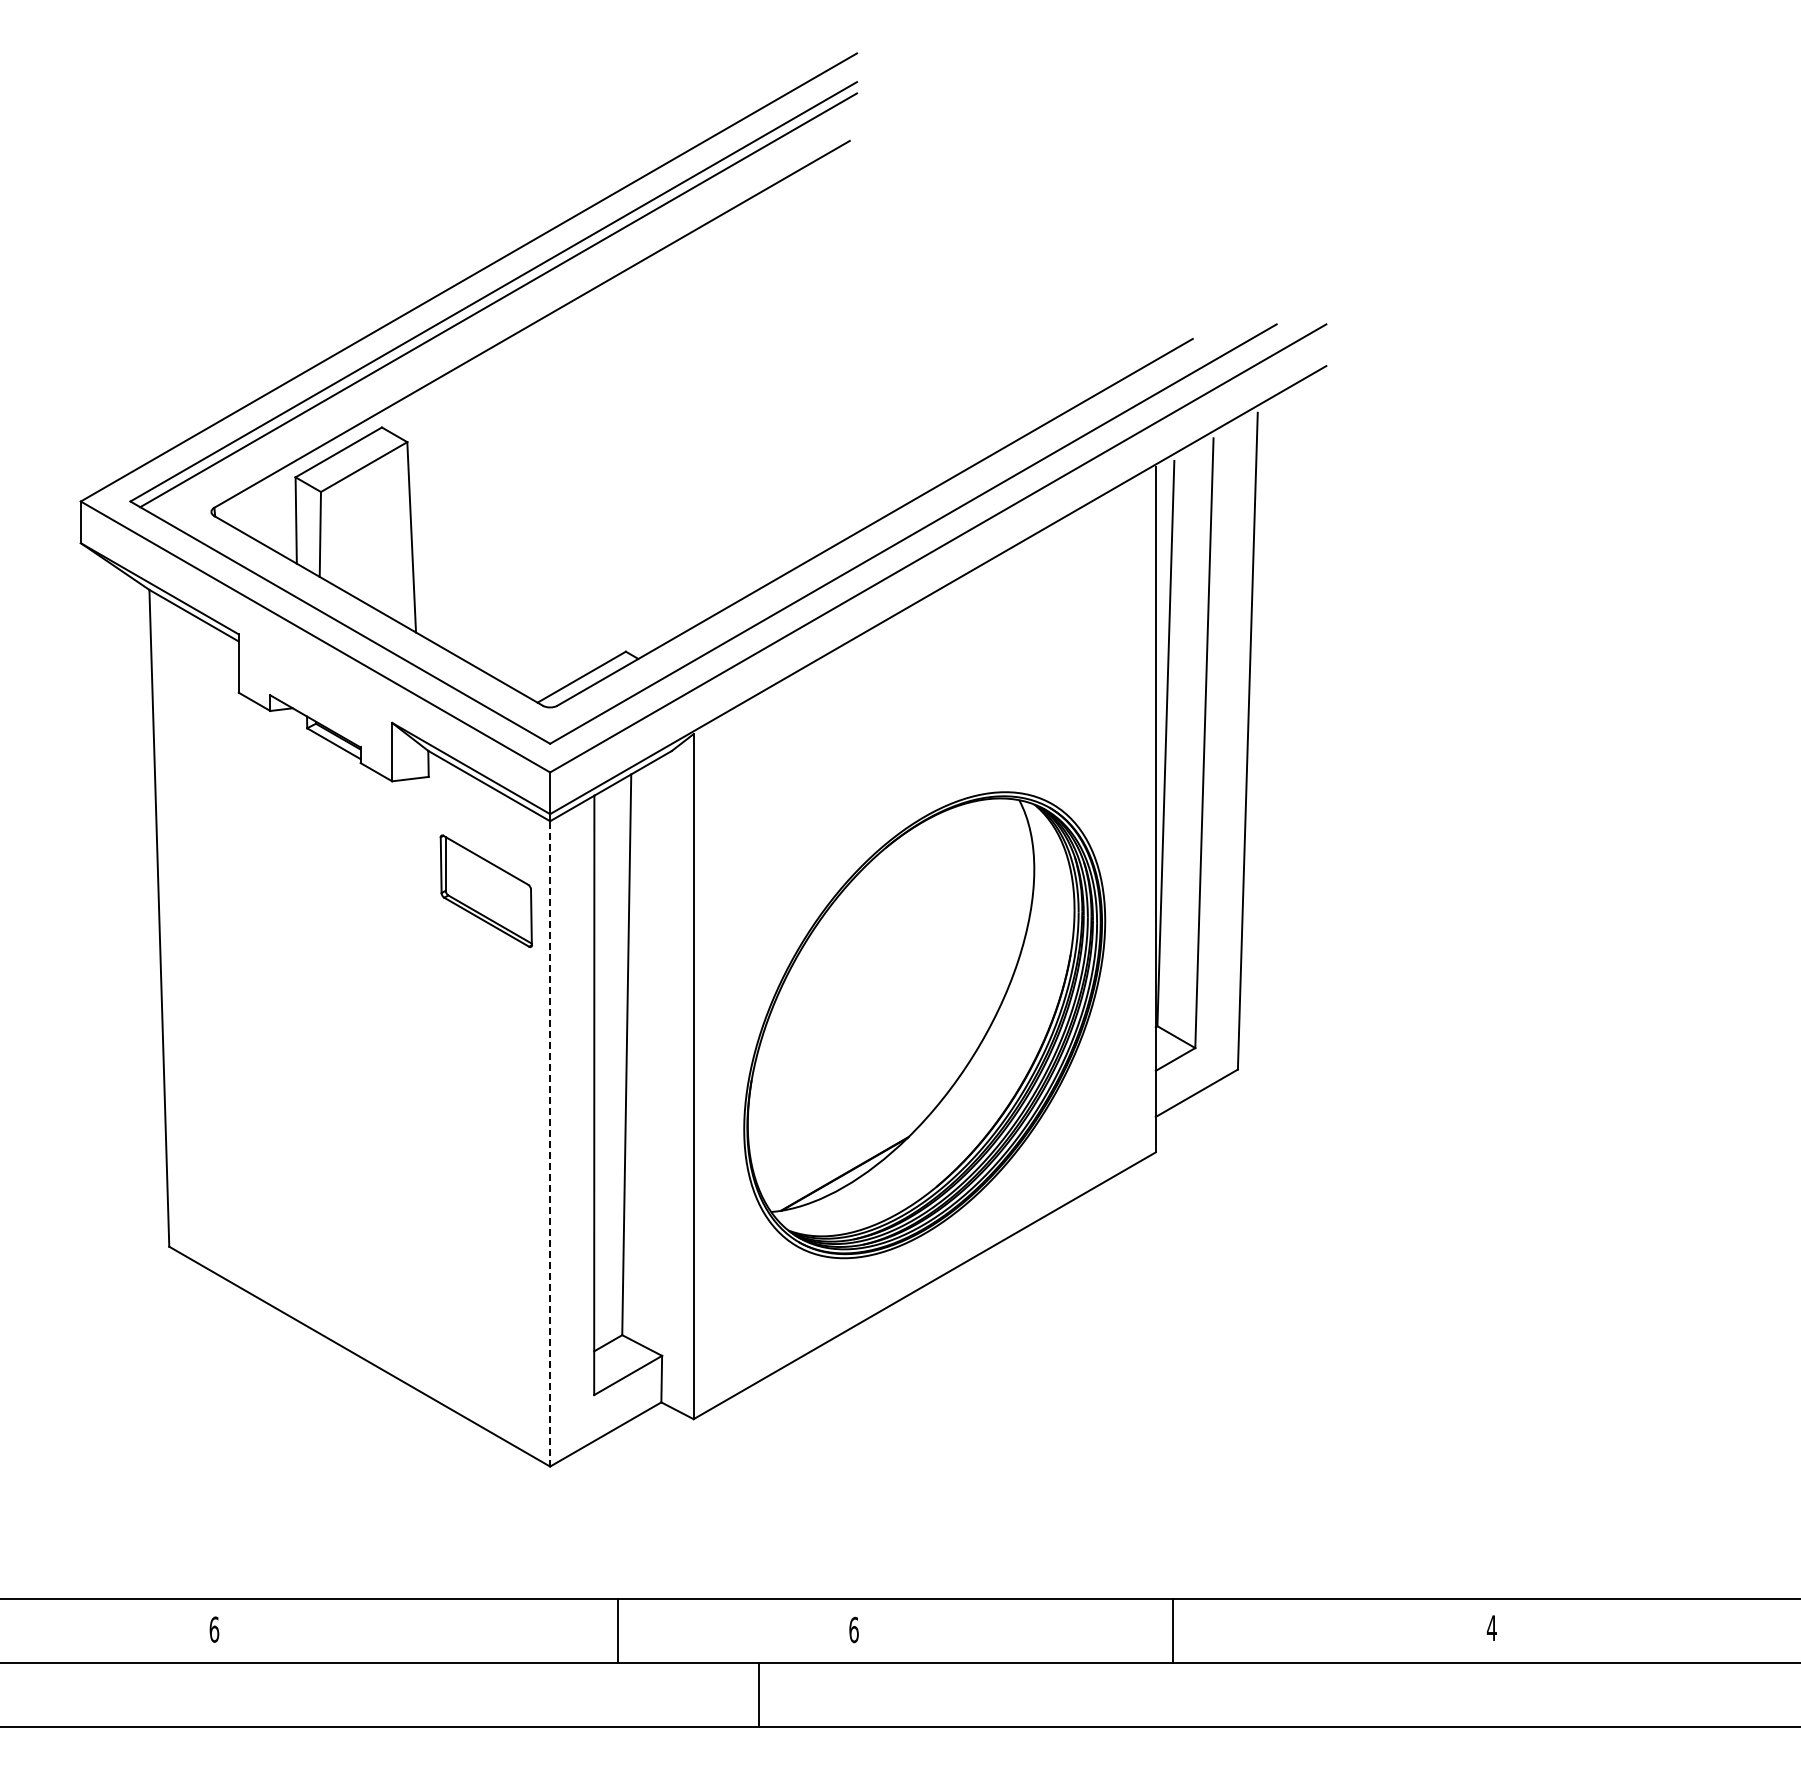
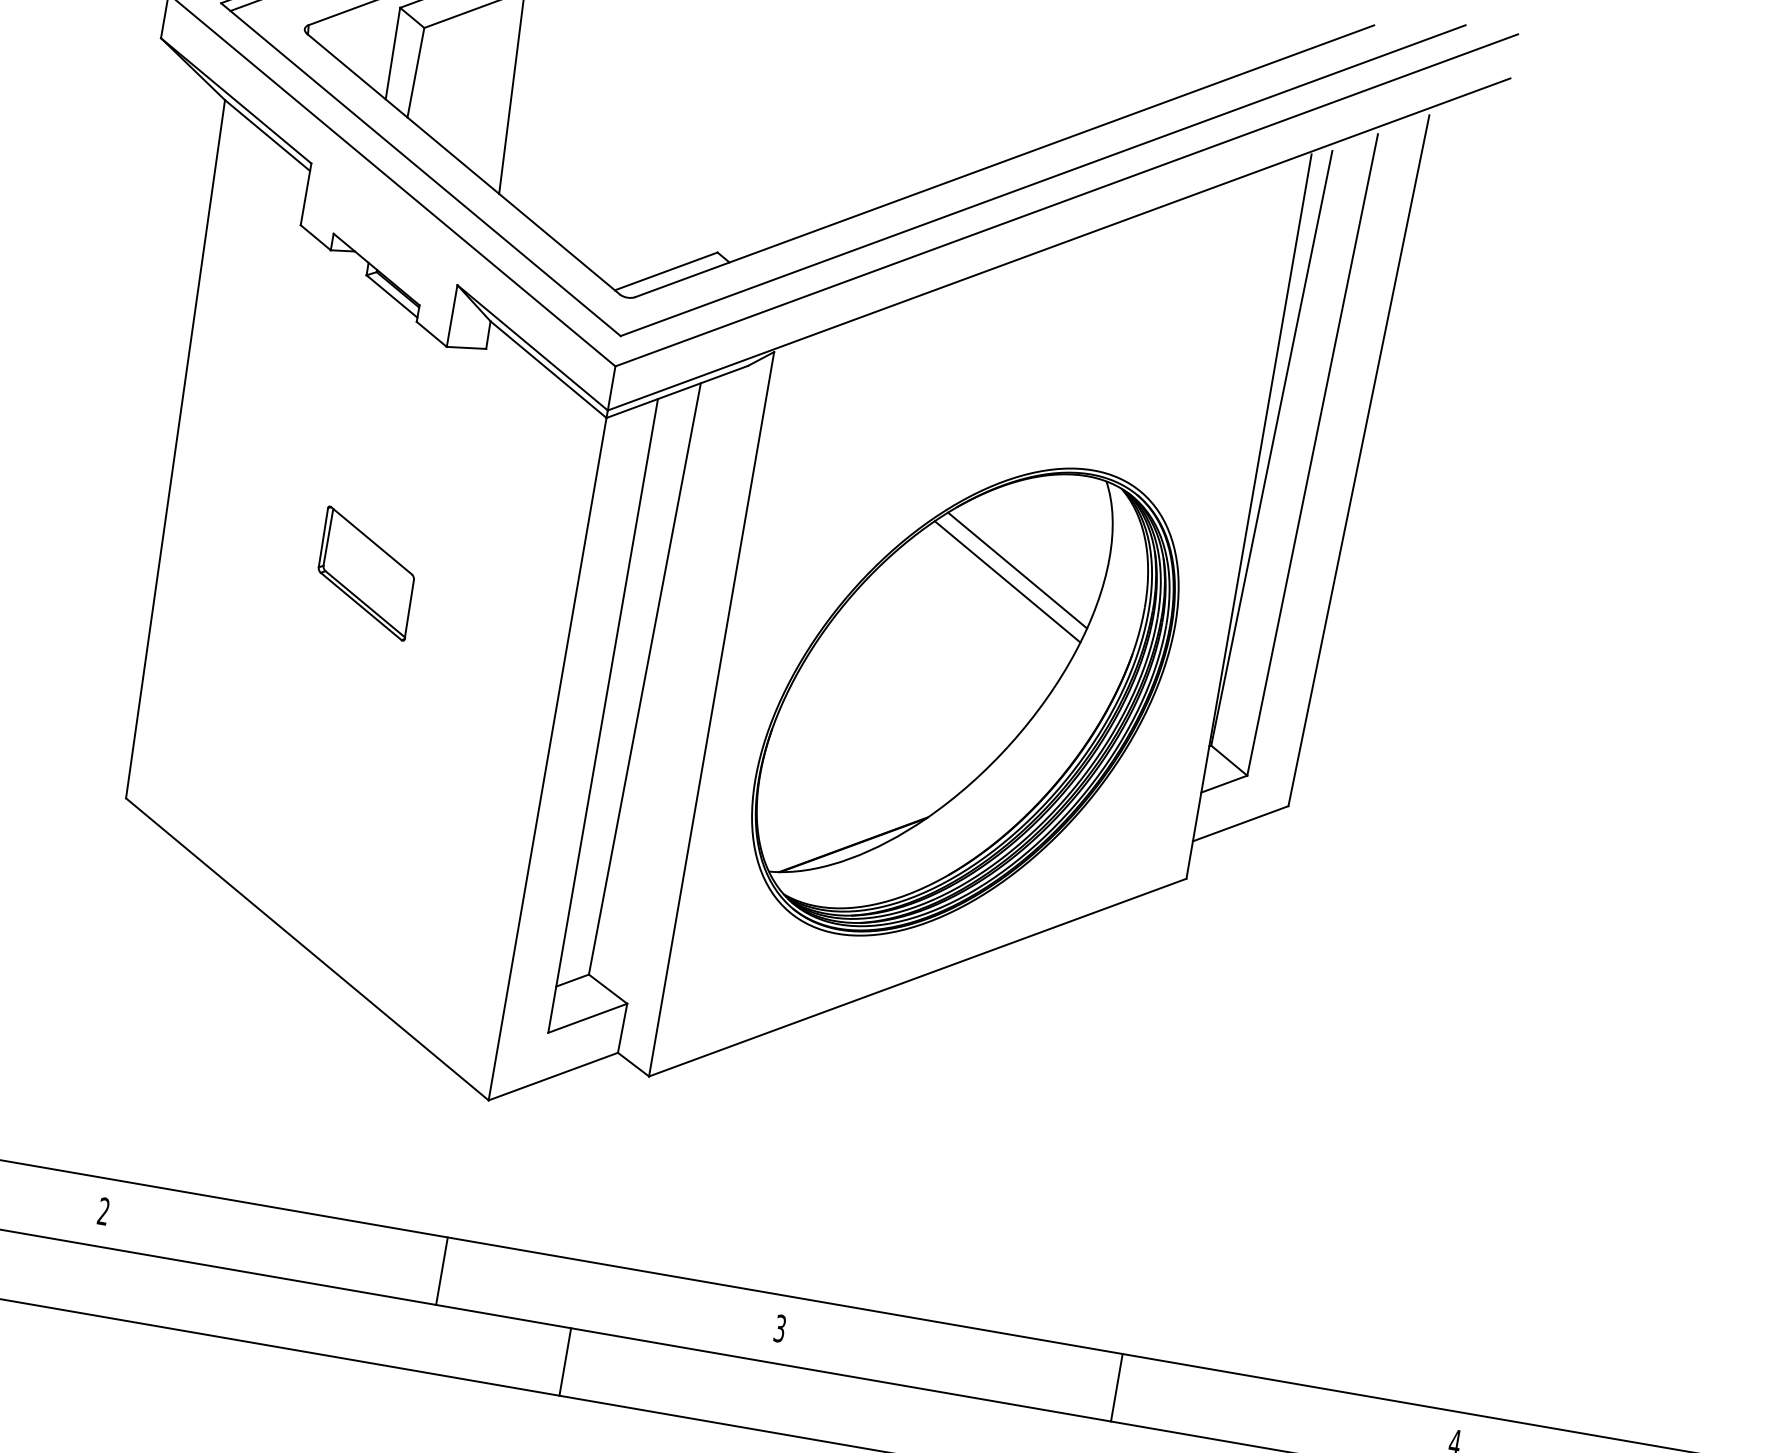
part: (485, 890) -> (365, 572), moved
line: (951, 895) -> (1017, 569), added
line: (943, 907) -> (1006, 581), added
line: (550, 1143) -> (548, 758), dashed -> solid
text: (214, 1629) -> (103, 1211), 6 -> 2
text: (853, 1629) -> (779, 1328), 6 -> 3
line: (618, 1630) -> (442, 1270), moved
line: (759, 1694) -> (565, 1361), moved

